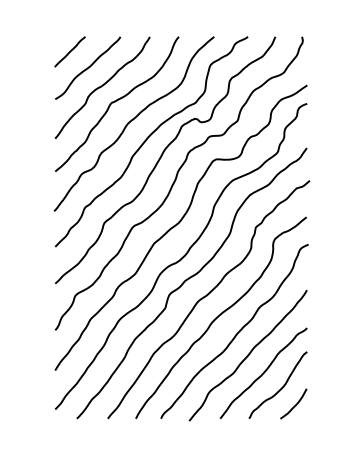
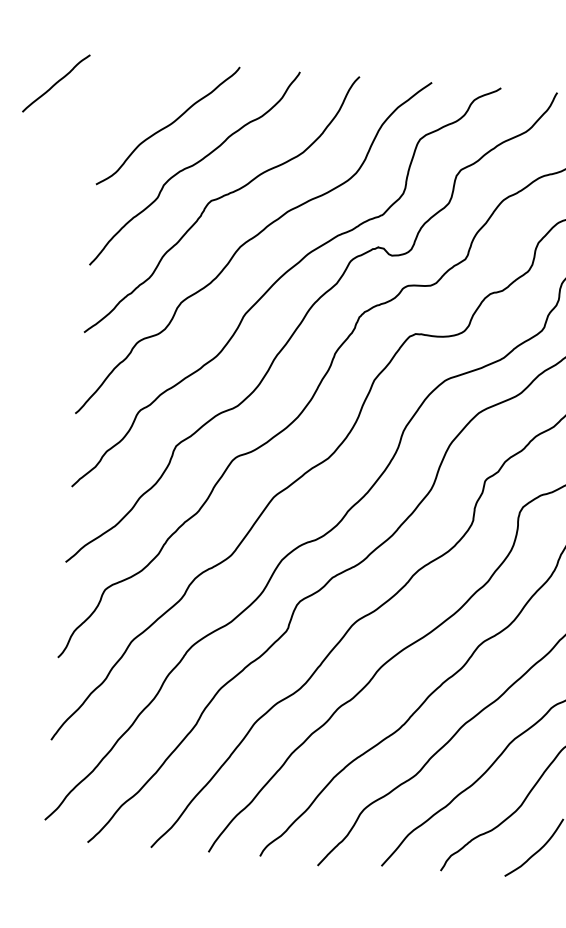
line: (69, 51) -> (55, 82), moved

